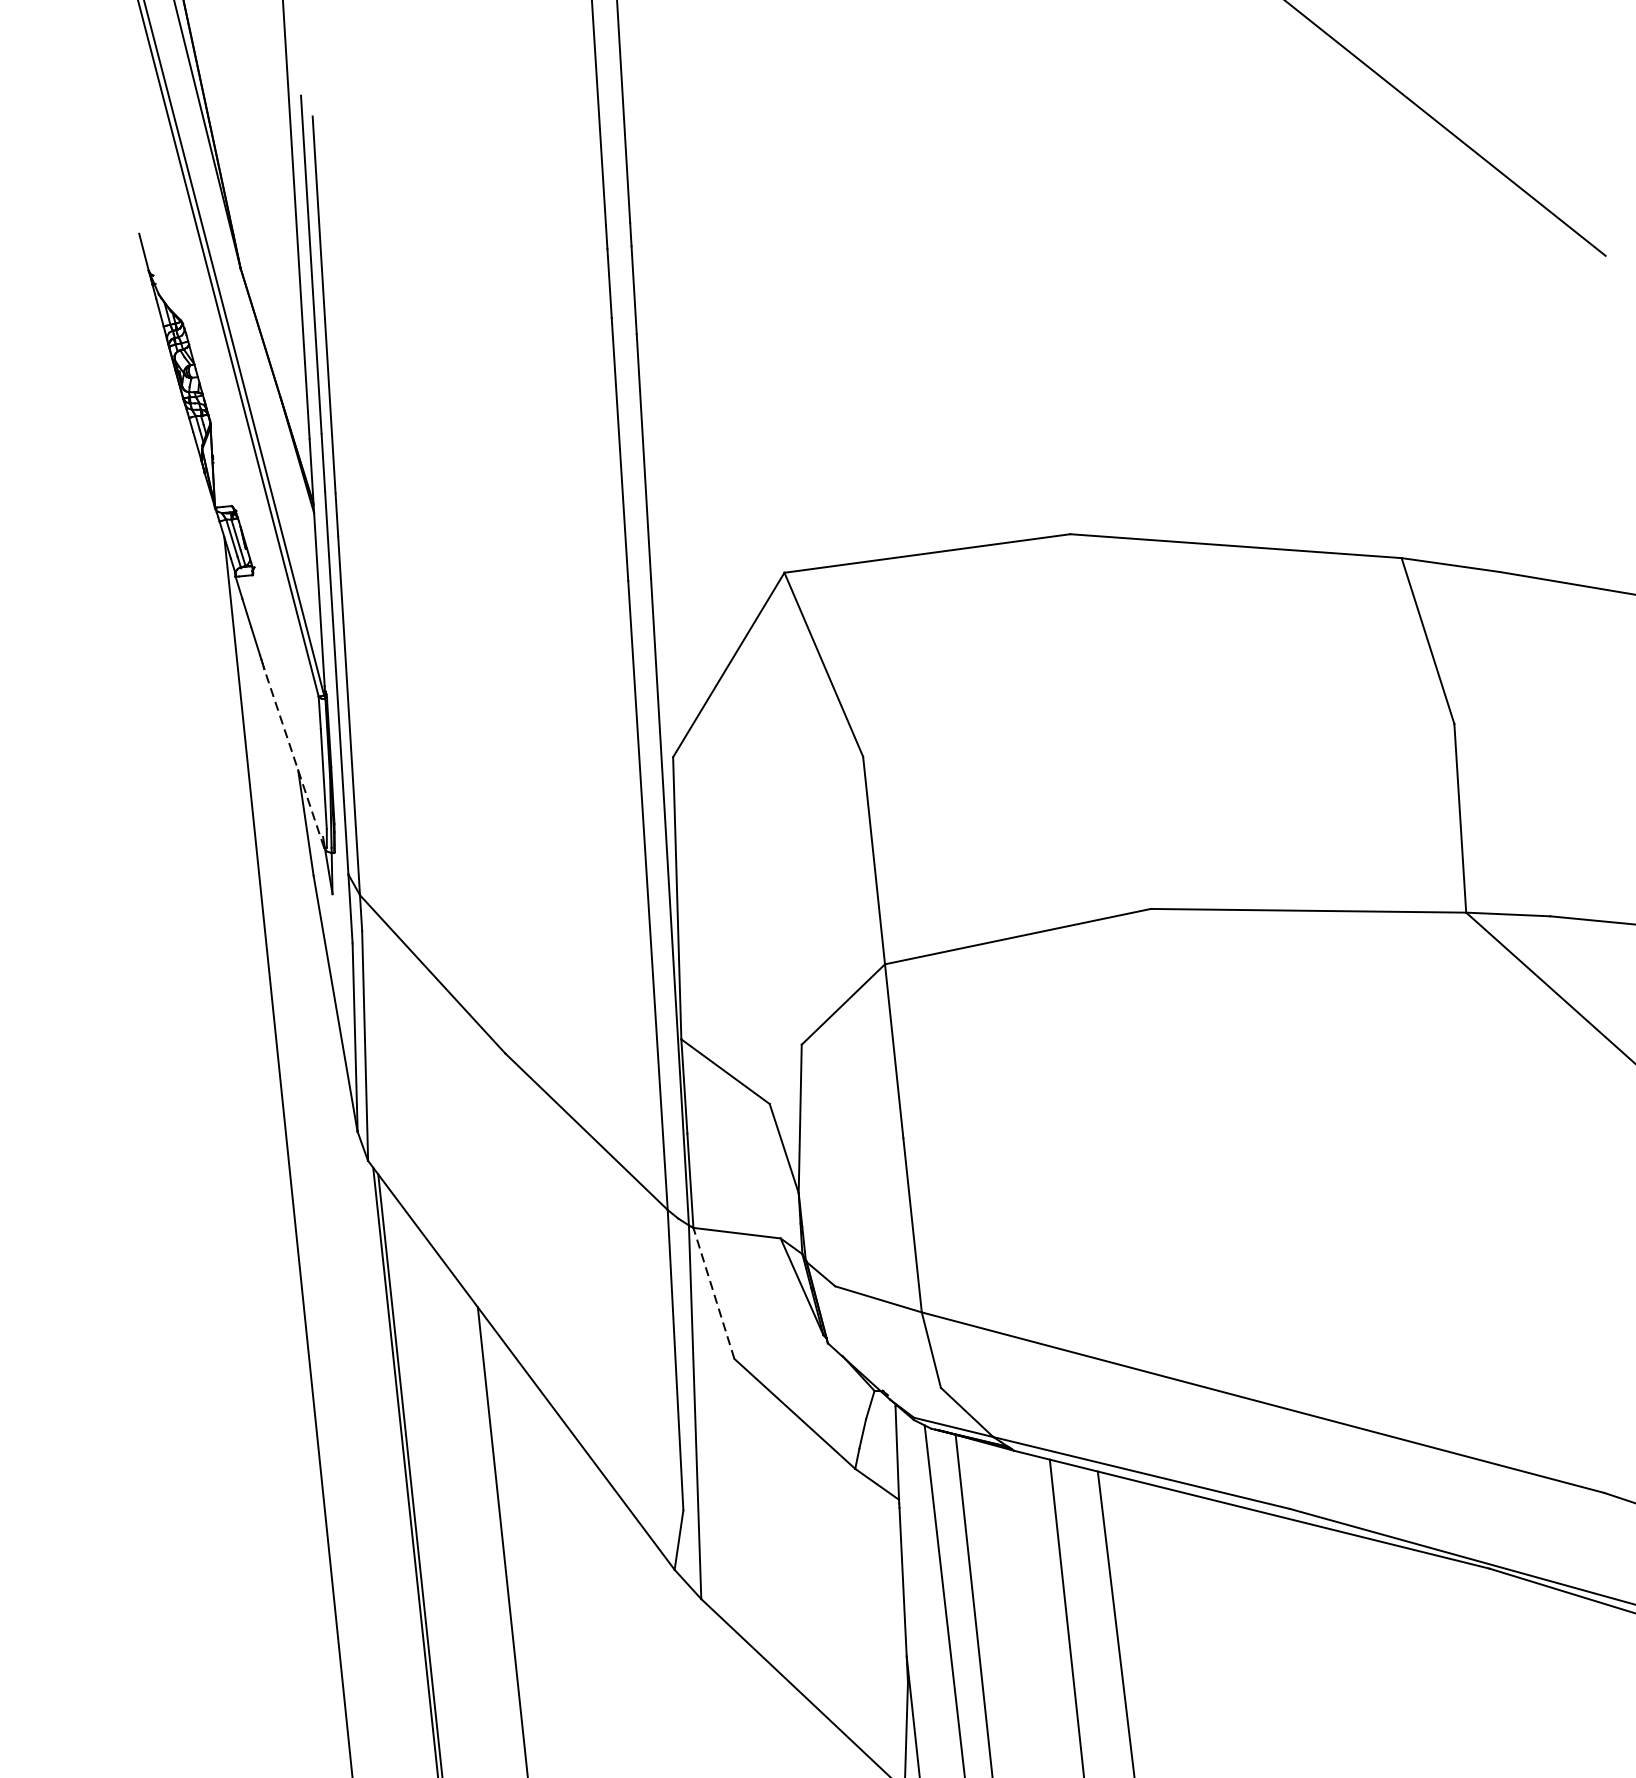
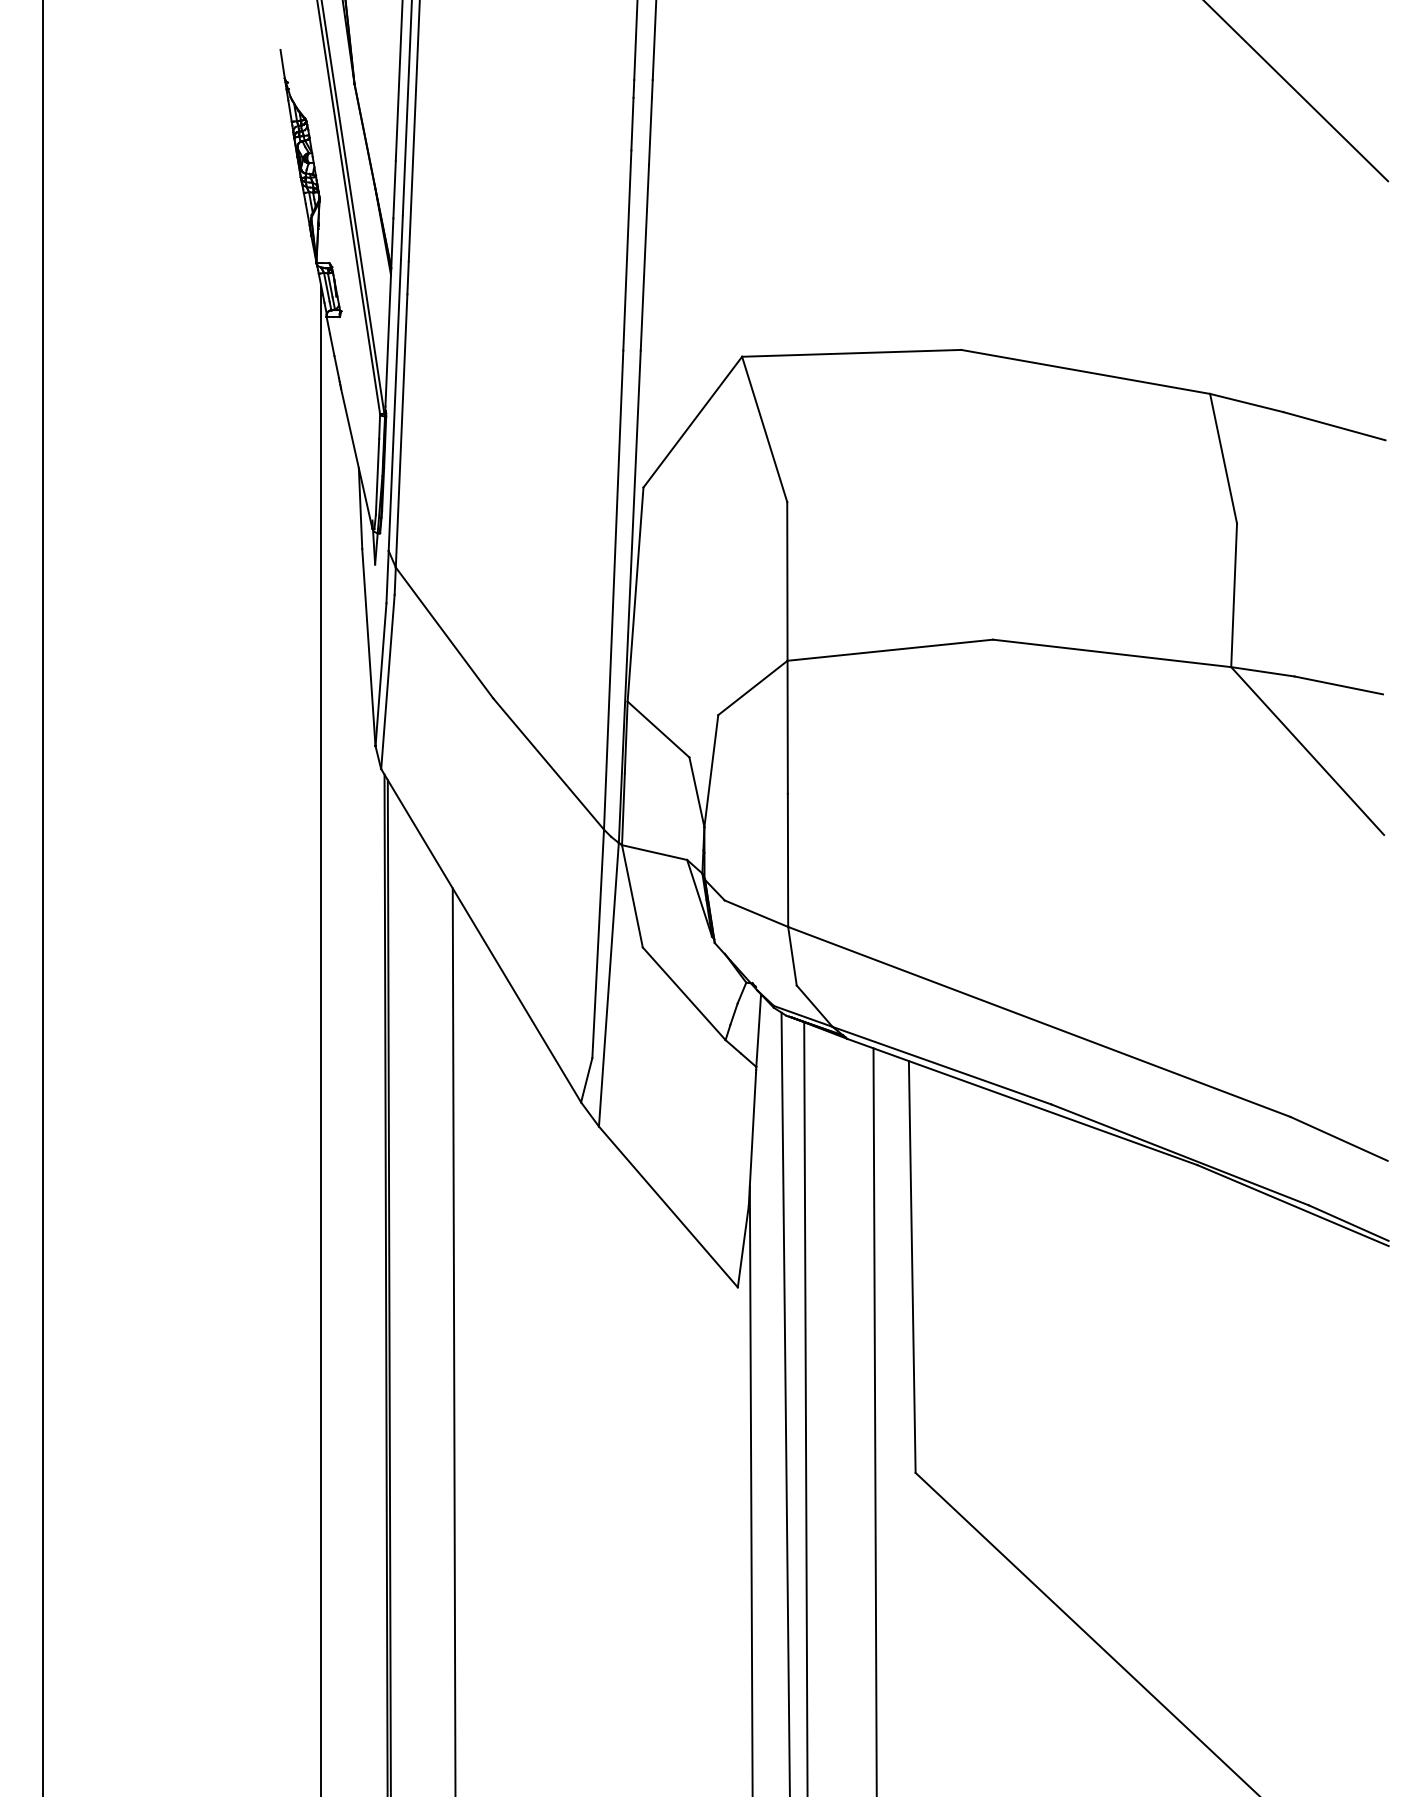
line: (293, 757) -> (356, 458), dashed -> solid
line: (713, 1292) -> (632, 895), dashed -> solid

